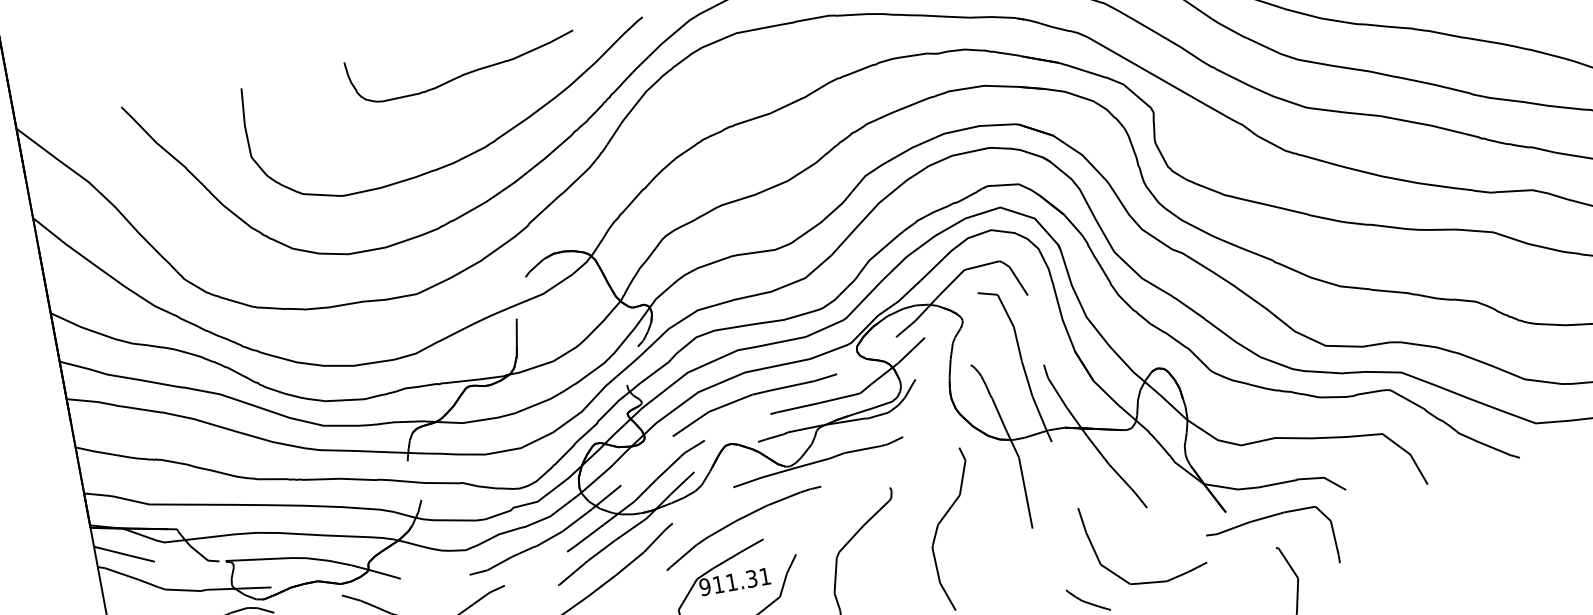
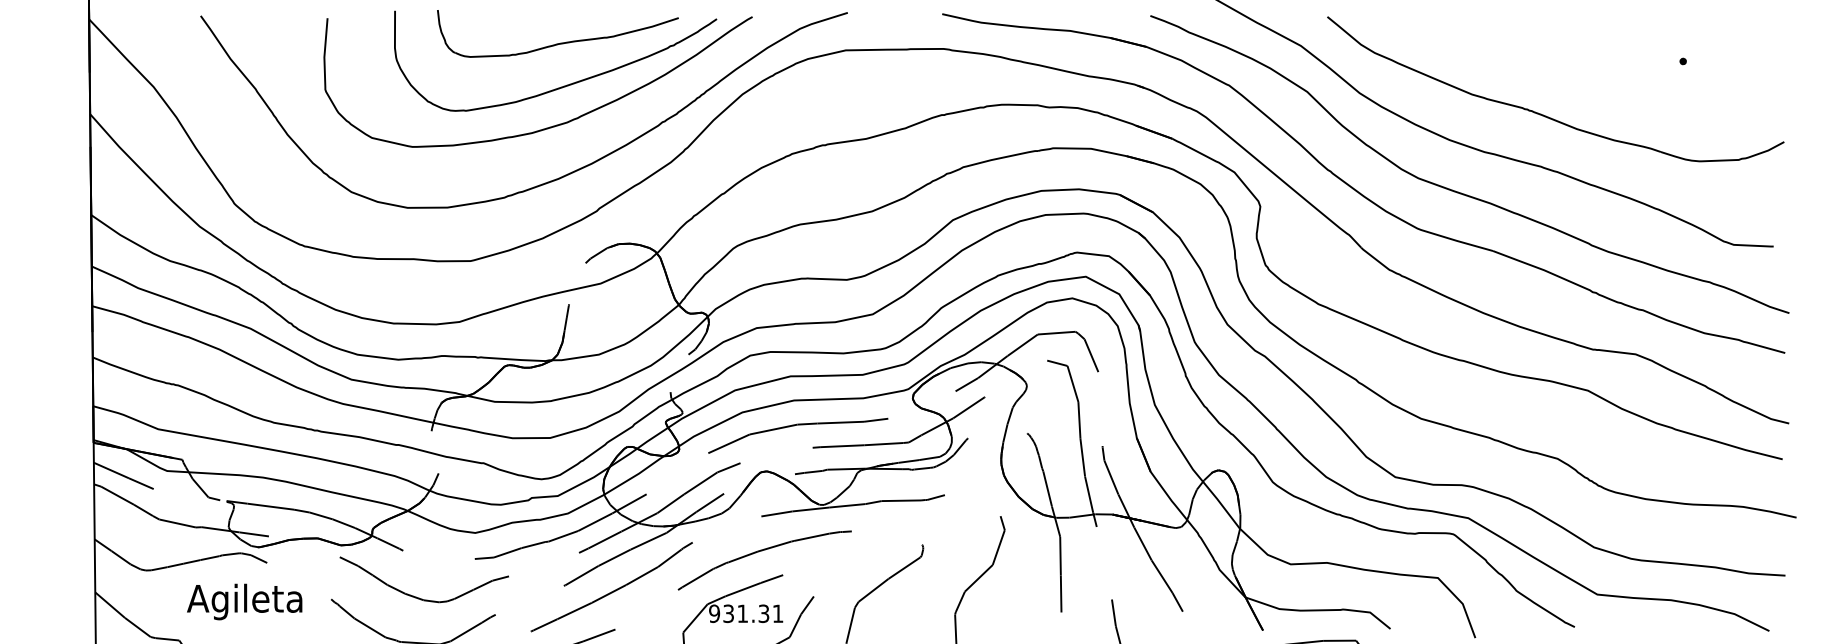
curve: (476, 112) -> (564, 85), added
text: (718, 584) -> (728, 613), 911.31 -> 931.31

